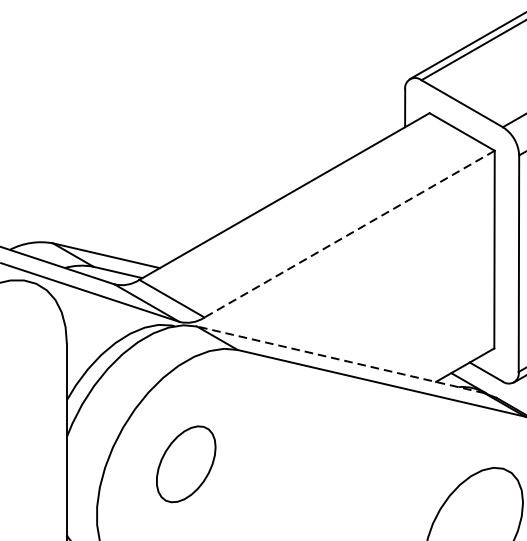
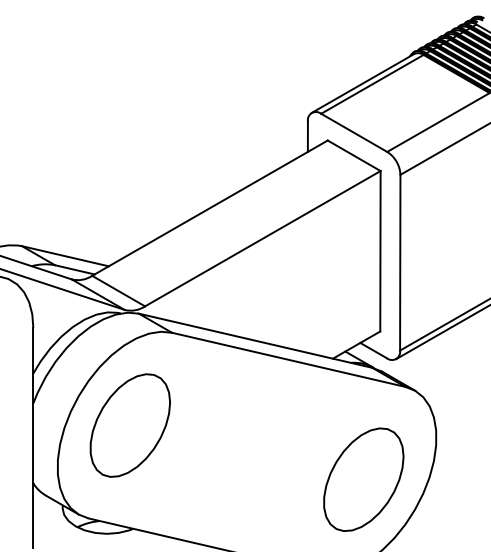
line: (349, 233) -> (262, 238), dashed -> solid
line: (340, 359) -> (255, 340), dashed -> solid
part: (185, 464) -> (129, 425), size x1.67

